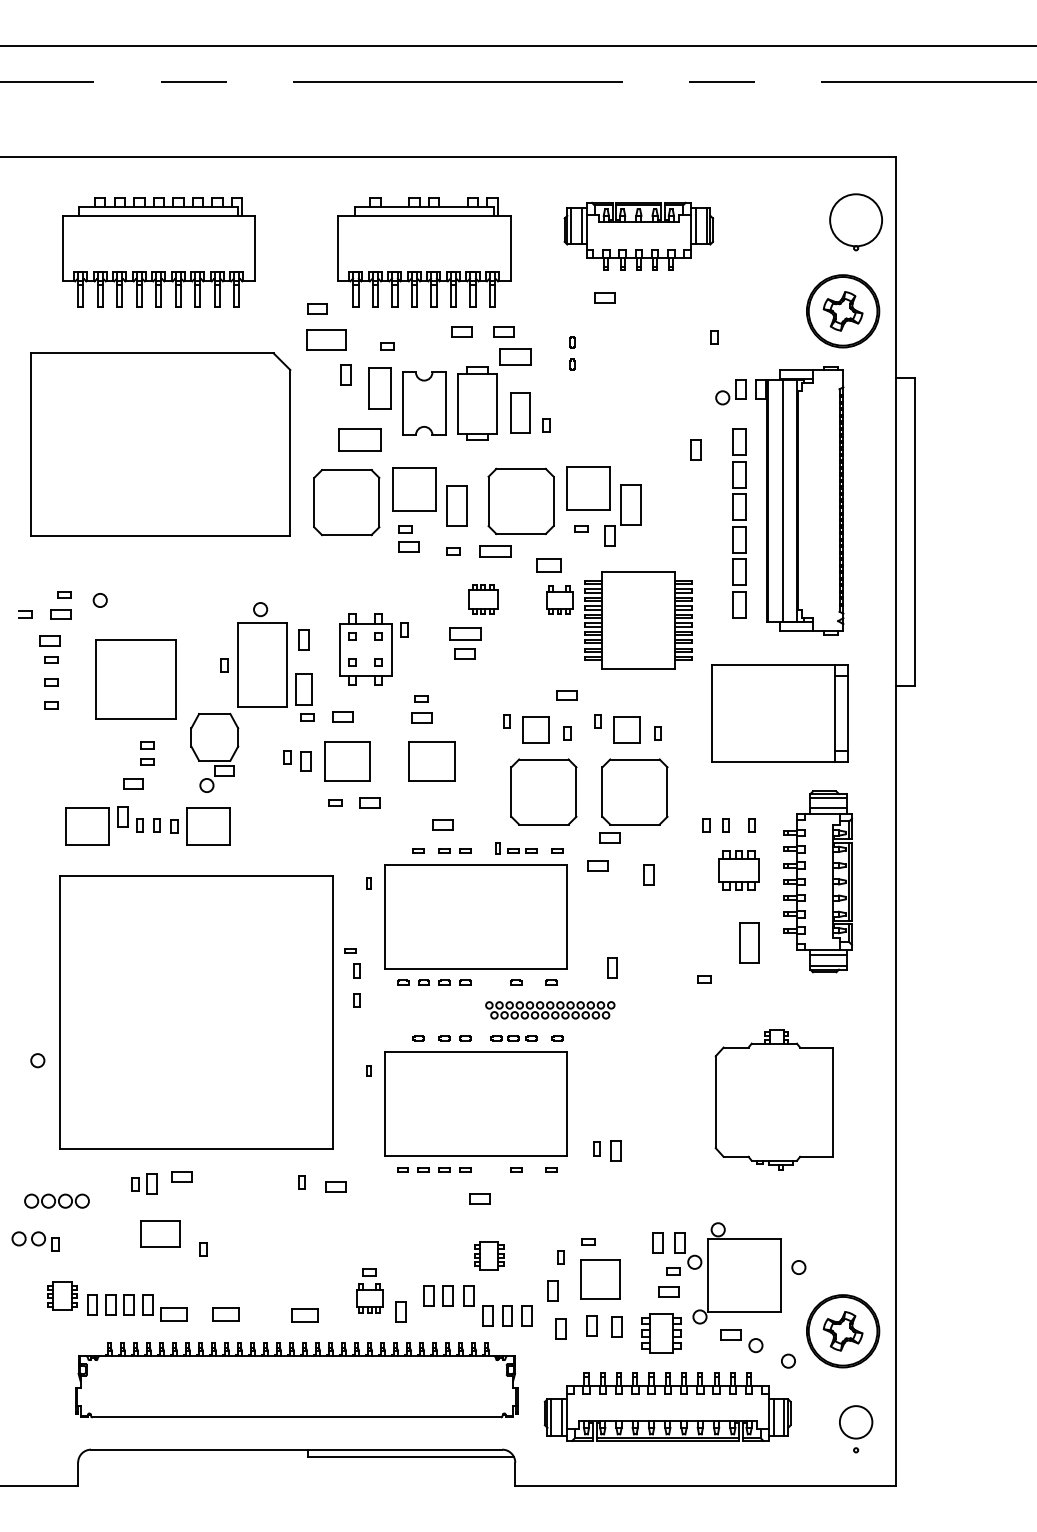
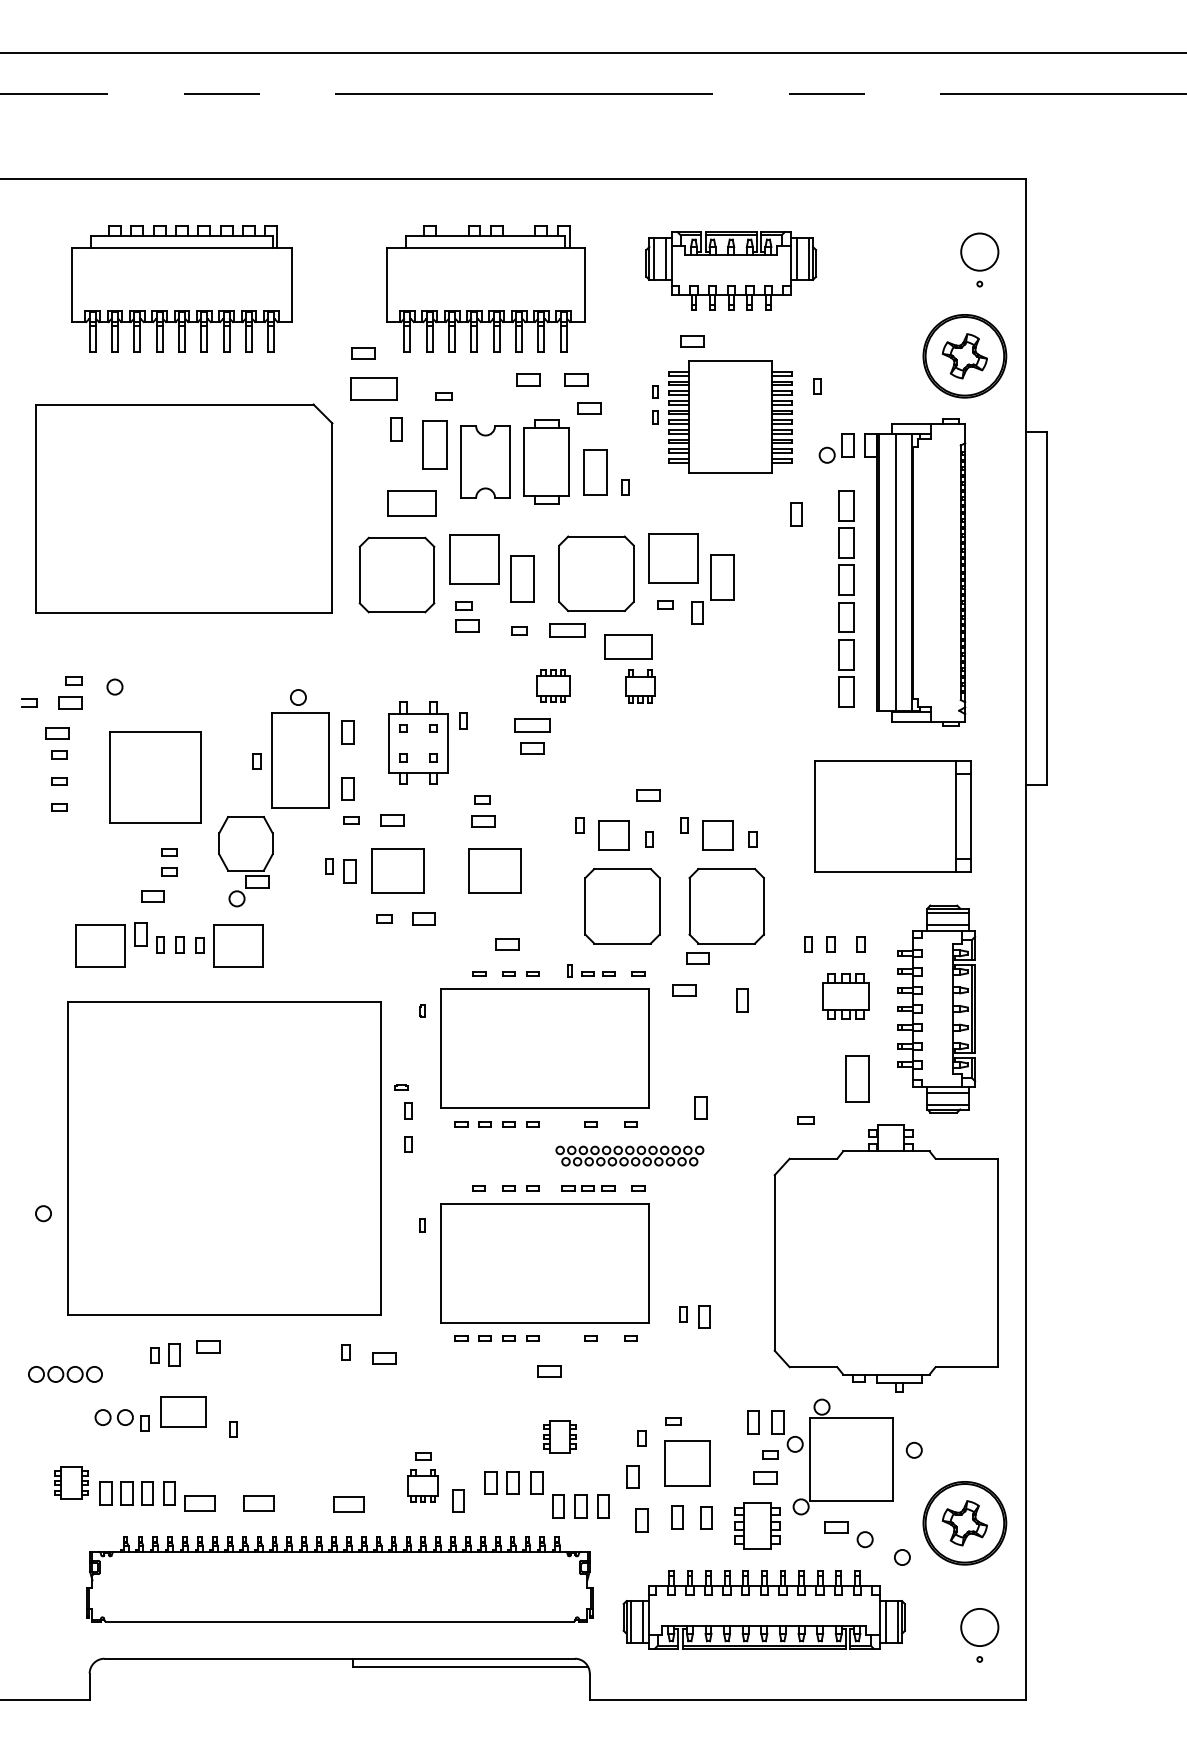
circle: (855, 219) -> (979, 251), size x0.62
part: (515, 356) -> (589, 408), size x0.62
part: (549, 564) -> (628, 646), size x1.67
part: (638, 620) -> (730, 416), moved
part: (303, 689) -> (347, 788), size x0.62
part: (773, 1099) -> (885, 1258), size x1.67
part: (35, 1241) -> (121, 1420), moved

